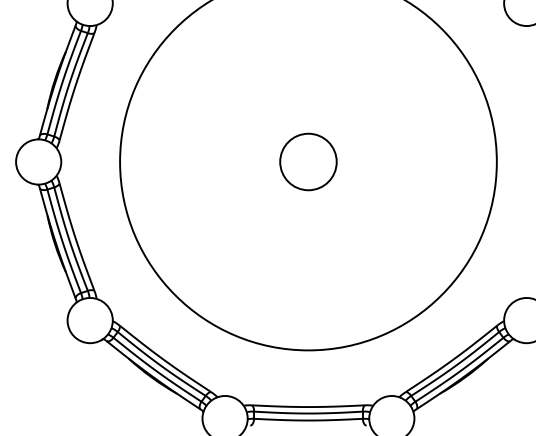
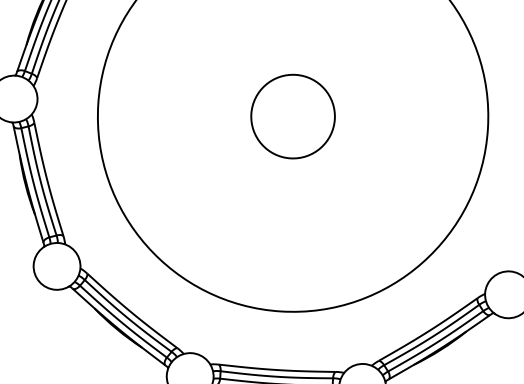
circle: (308, 161) -> (293, 116), size x1.43

